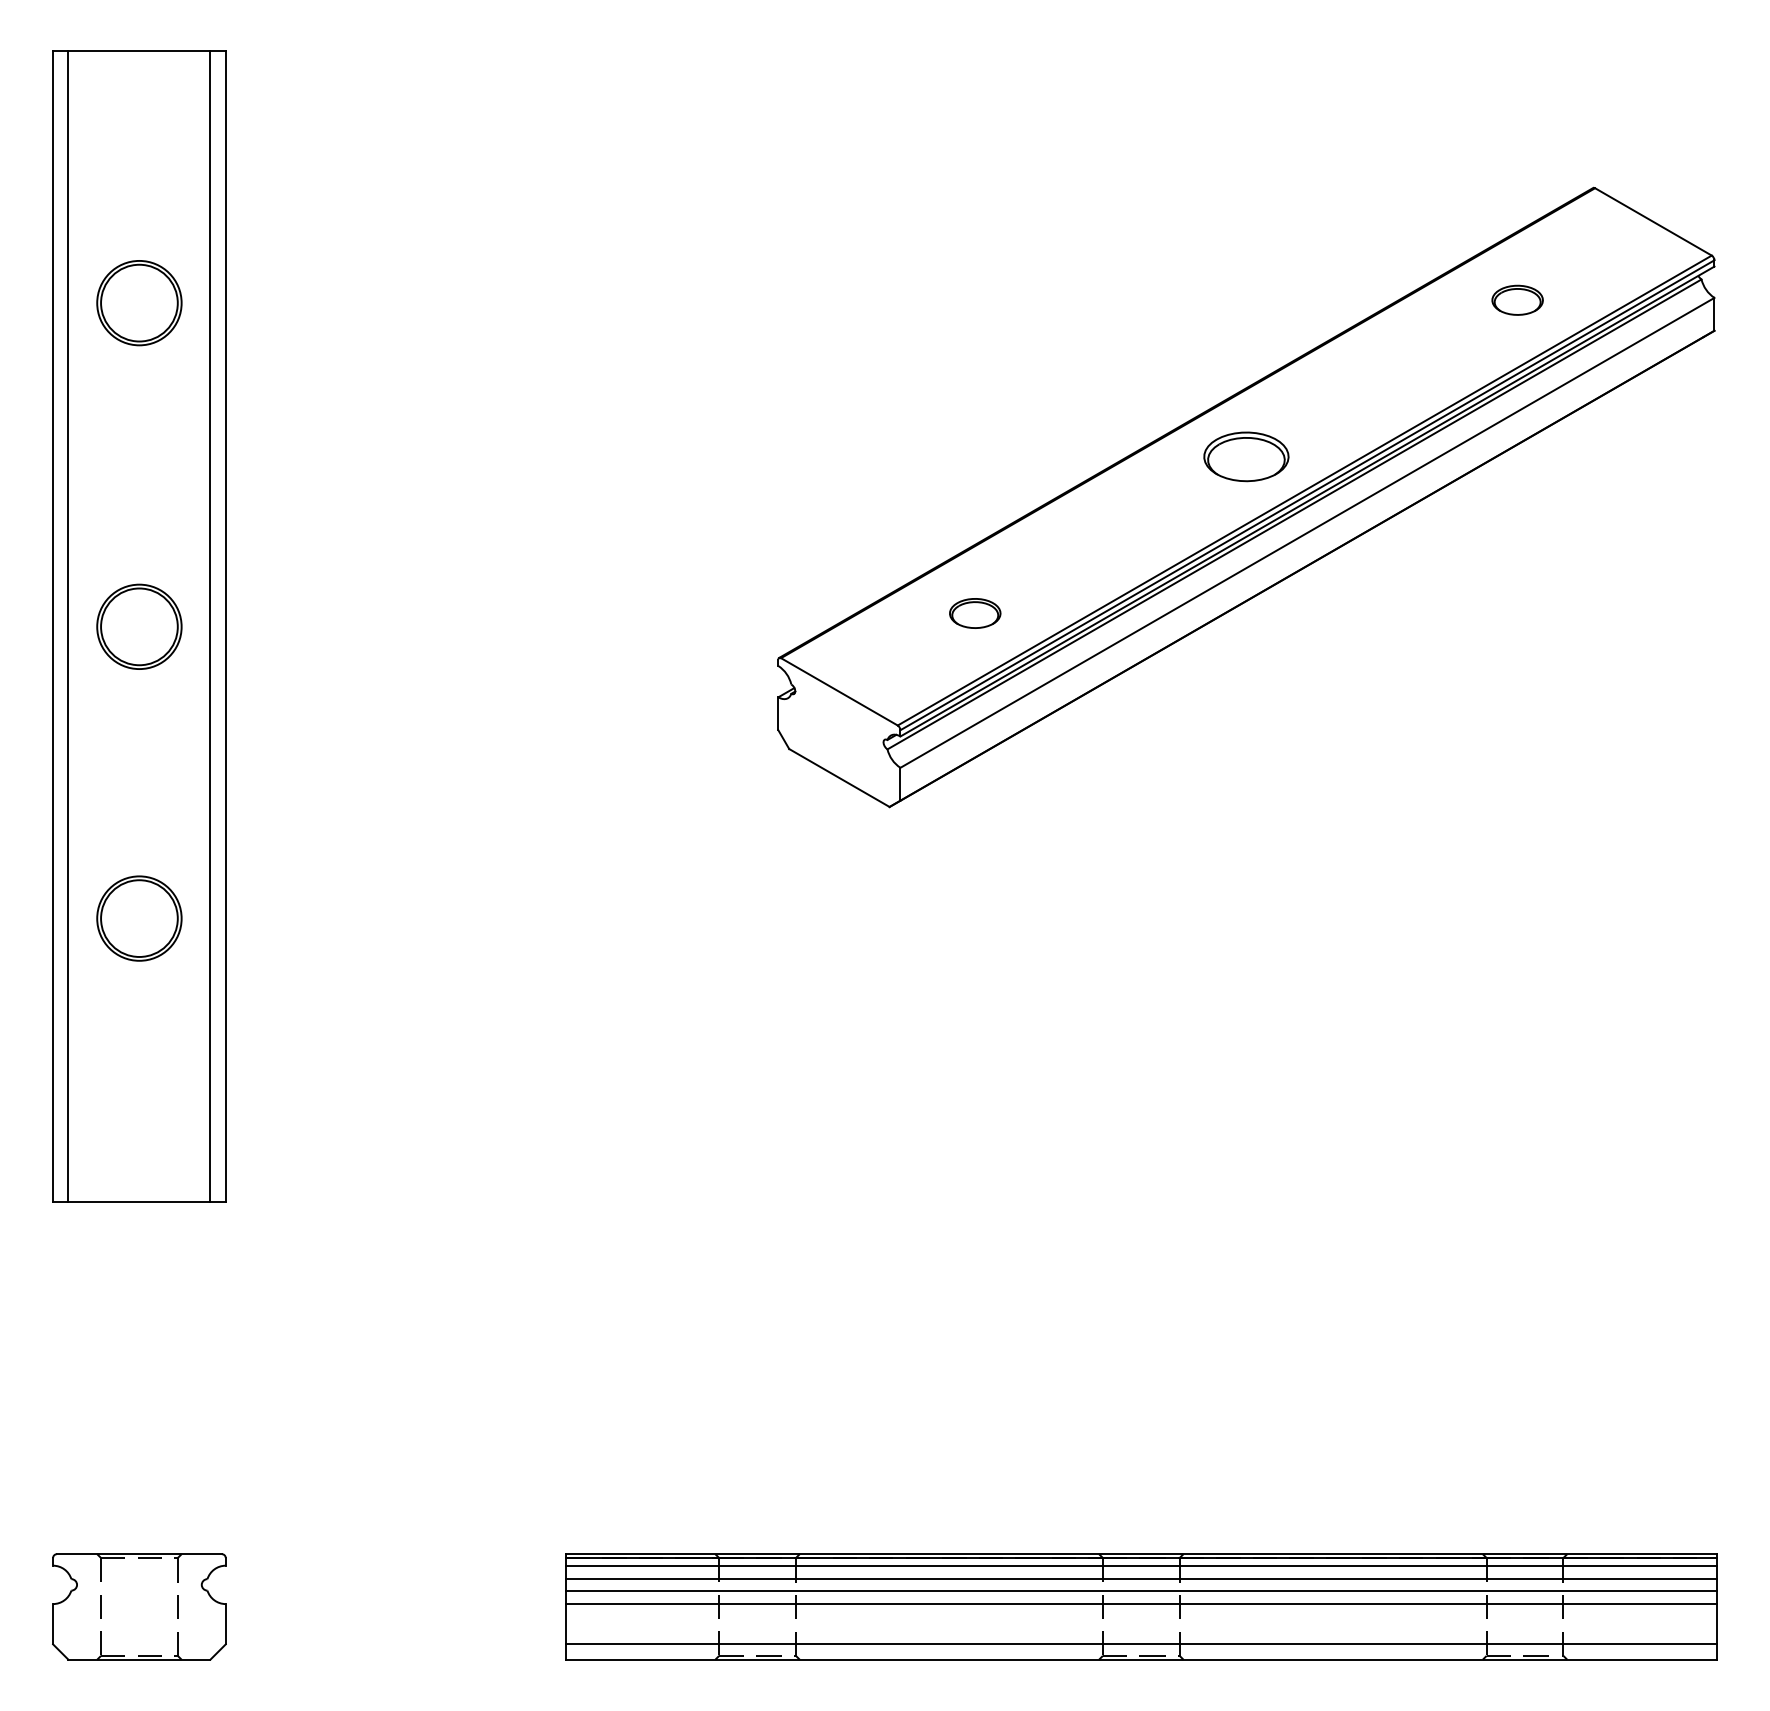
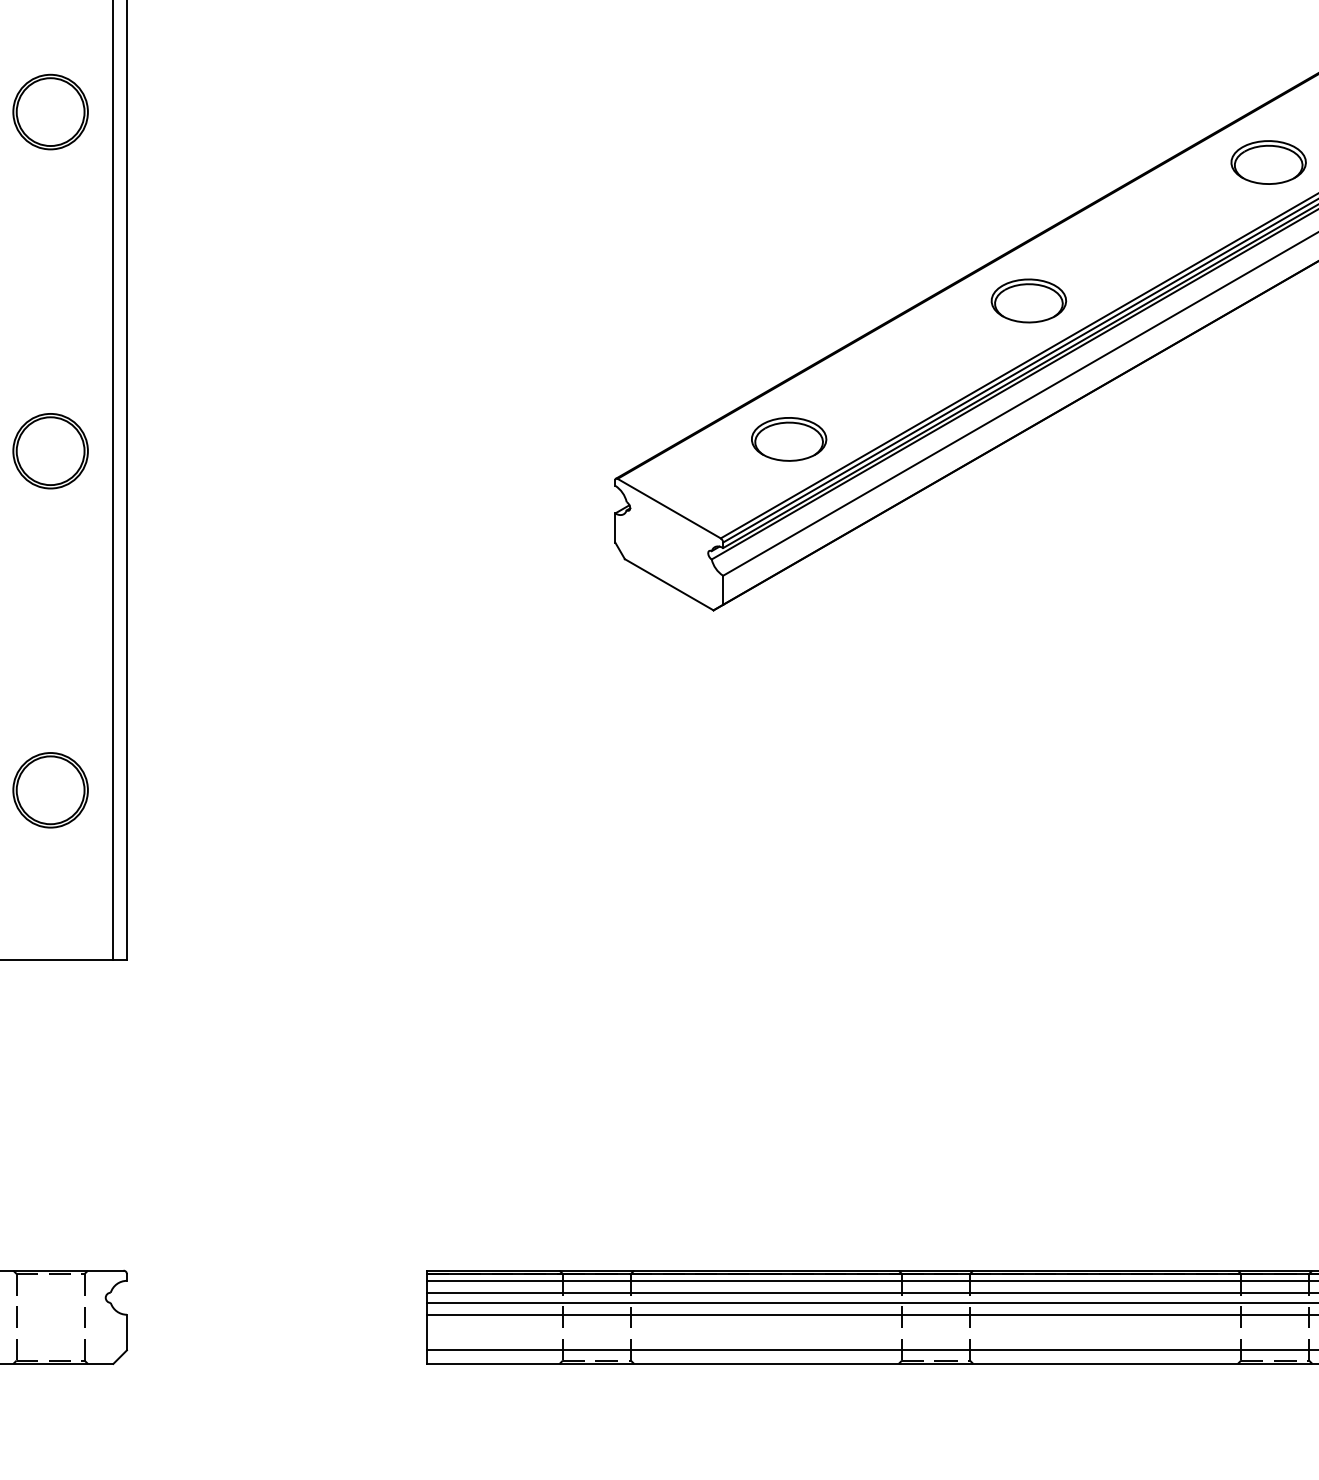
part: (1517, 300) -> (1268, 162), size x1.67
part: (139, 303) -> (50, 112), moved
part: (975, 613) -> (789, 439), size x1.67
part: (139, 918) -> (50, 790), moved

